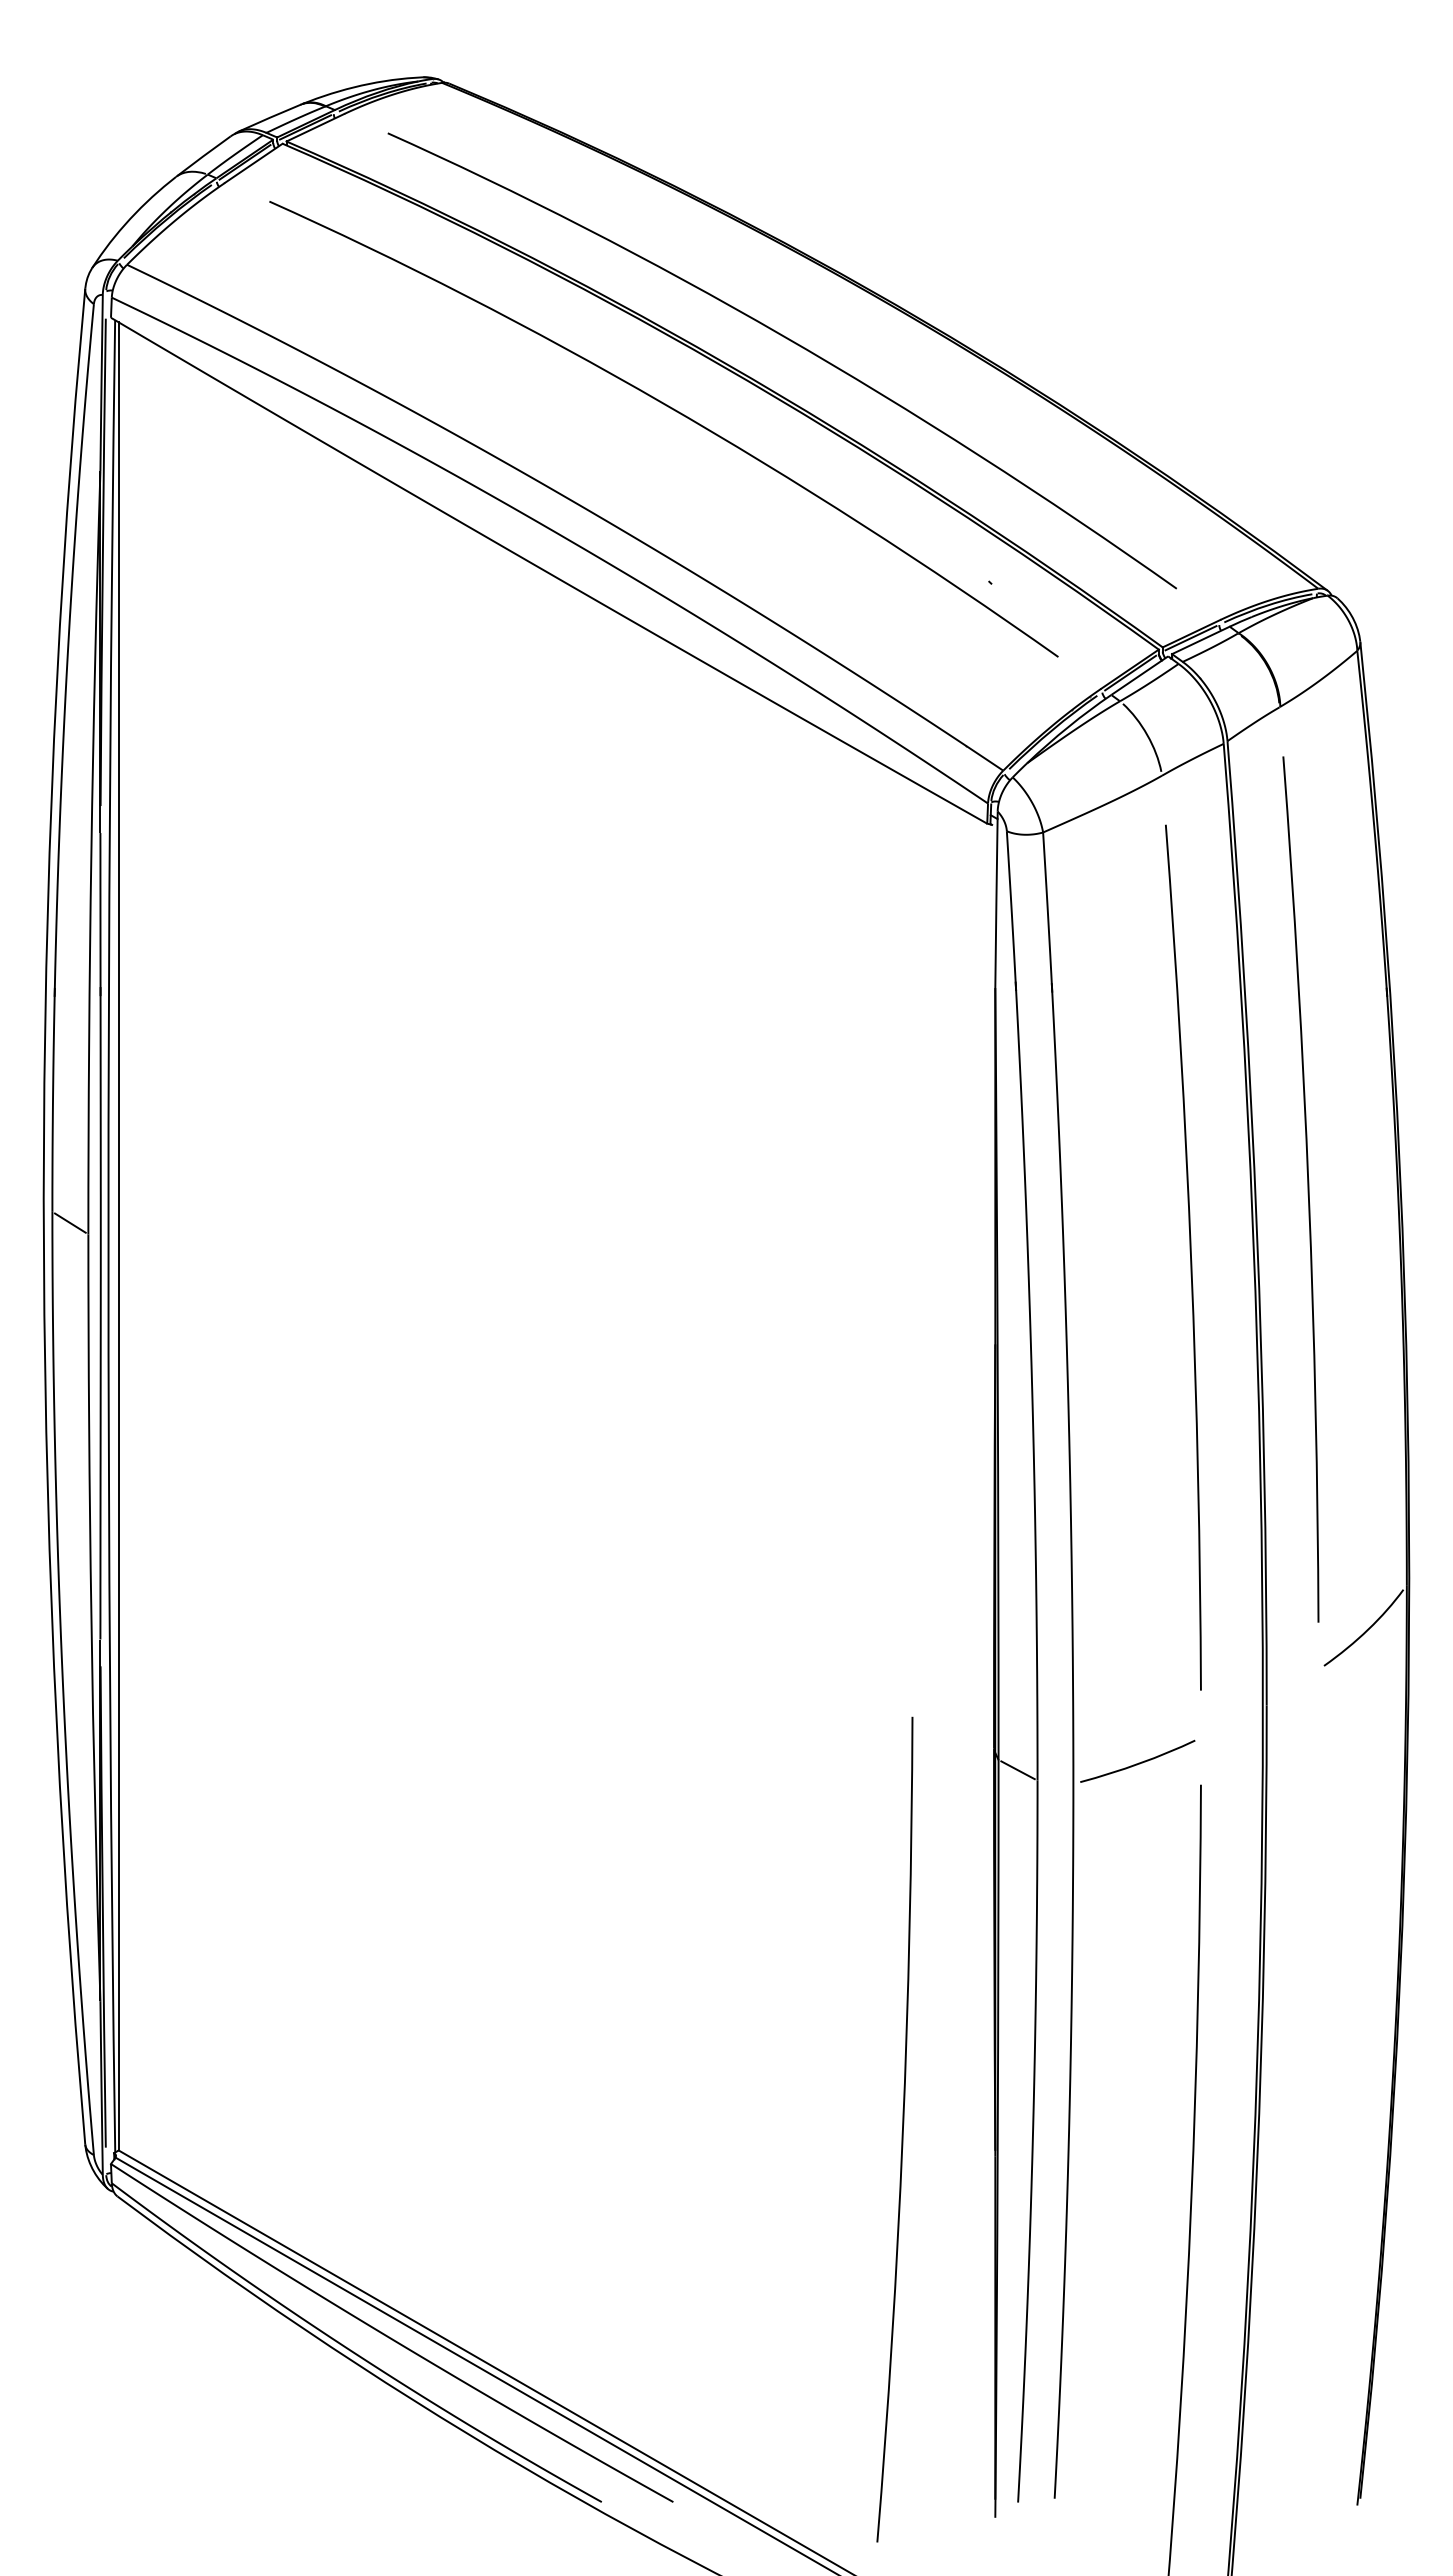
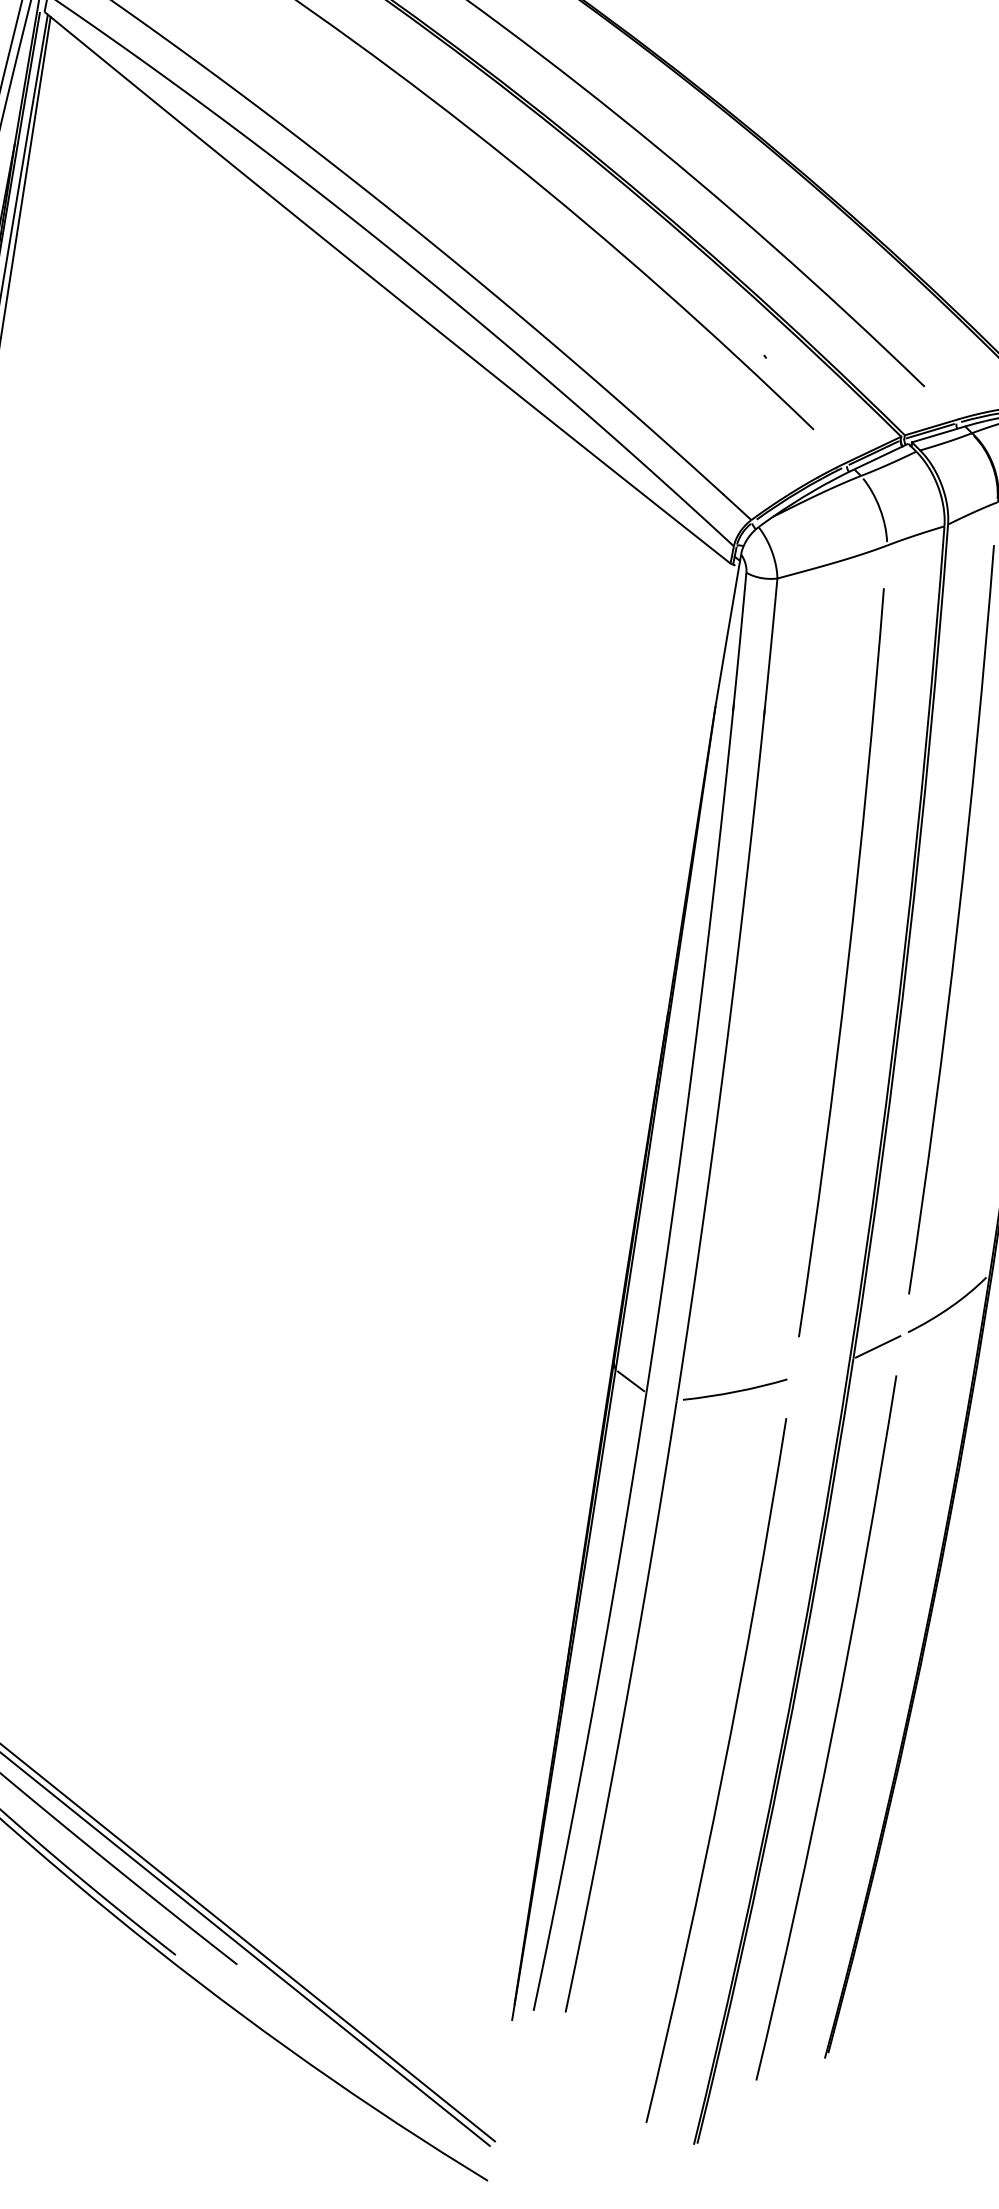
line: (1292, 1687) -> (878, 1346), added
curve: (901, 2132) -> (831, 1731), moved

